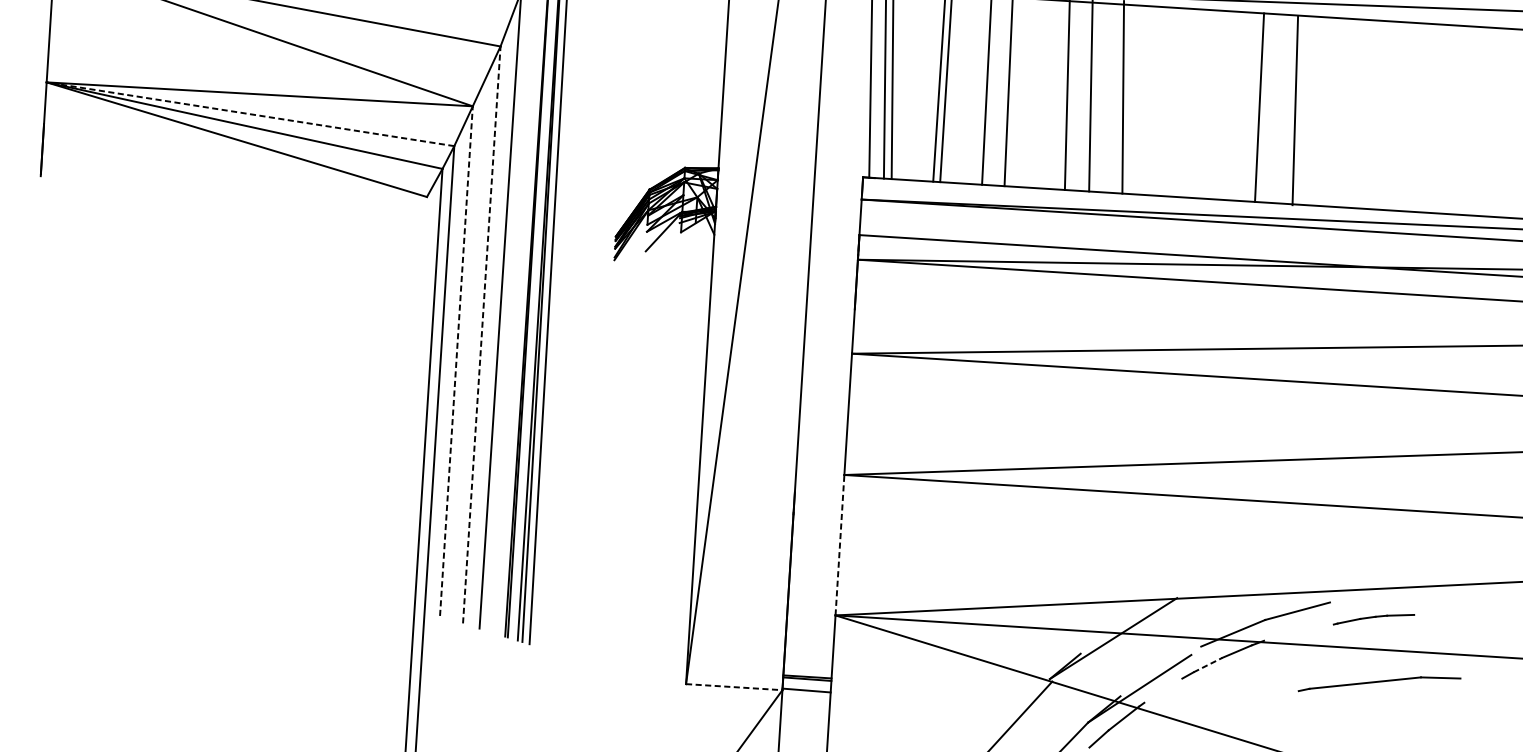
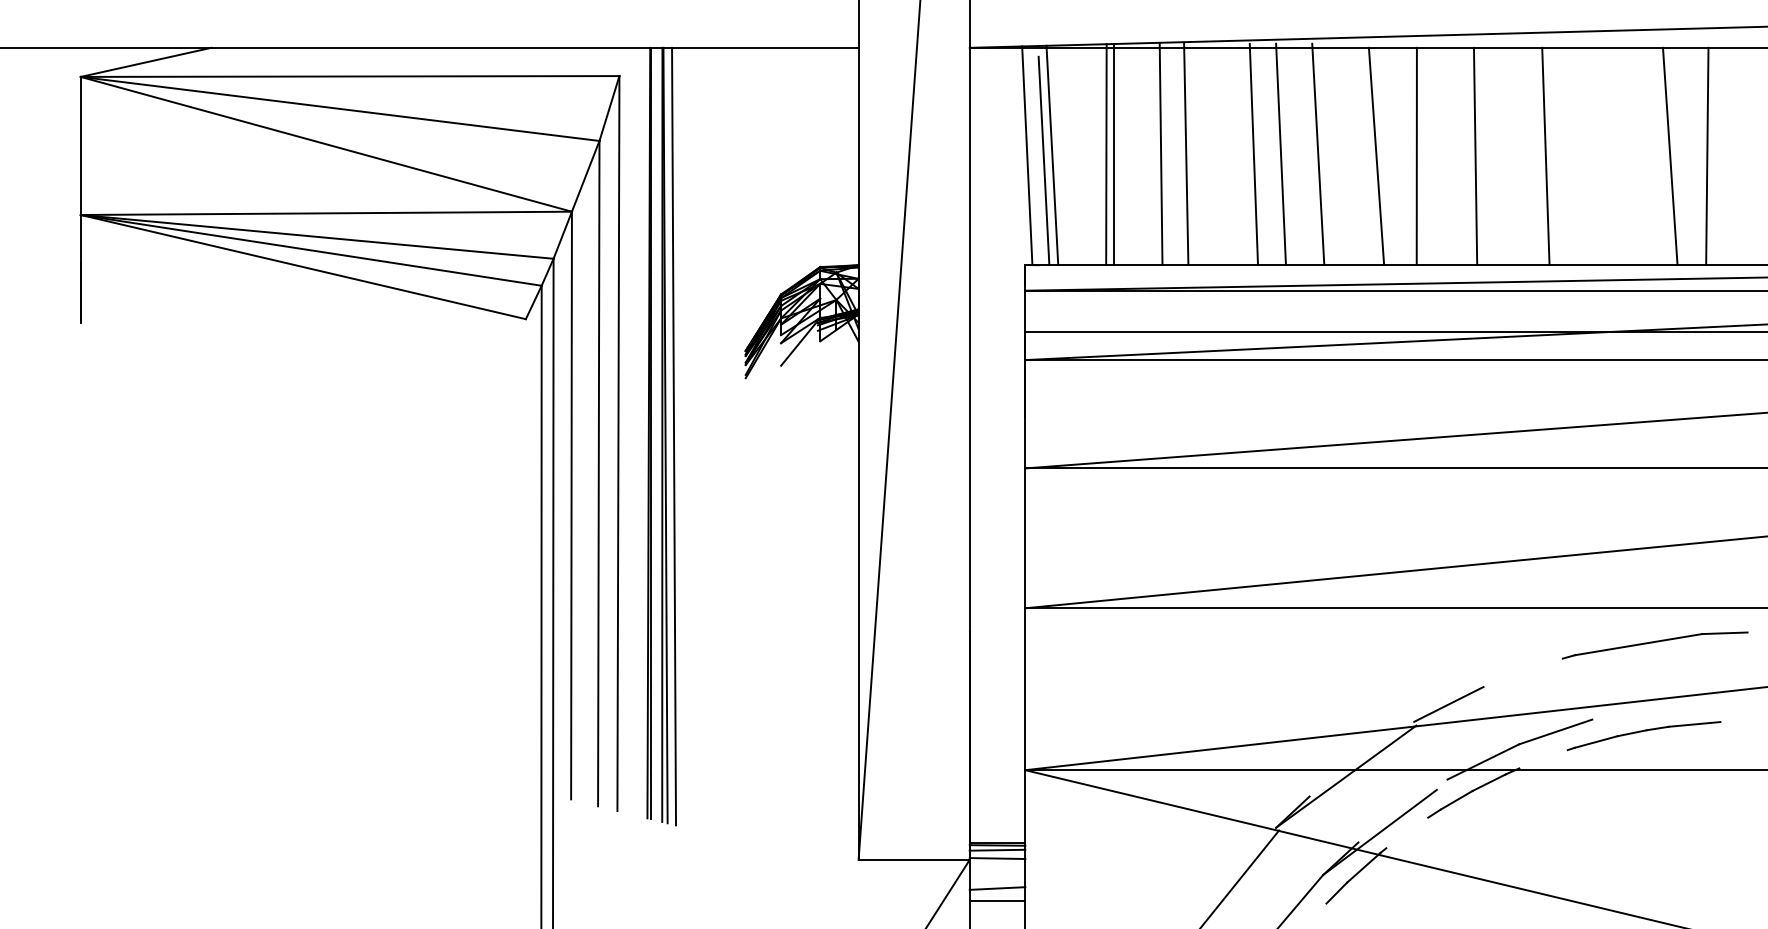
line: (1173, 102) -> (1376, 156), added
line: (1208, 104) -> (1416, 156), added
line: (1294, 110) -> (1545, 156), moved
line: (249, 113) -> (316, 236), dashed -> solid
line: (1427, 118) -> (1669, 156), added
line: (1460, 120) -> (1707, 156), added
line: (481, 334) -> (598, 473), dashed -> solid
line: (456, 361) -> (571, 505), dashed -> solid
line: (840, 545) -> (1025, 689), dashed -> solid
line: (1206, 581) -> (1448, 704), added
part: (1373, 619) -> (1643, 736), size x1.67
line: (1207, 665) -> (1456, 800), dashed -> solid
line: (807, 682) -> (997, 849), added
part: (1379, 684) -> (1654, 645), moved
line: (734, 686) -> (914, 859), dashed -> solid
line: (804, 716) -> (997, 888), added
line: (804, 726) -> (997, 900), added

